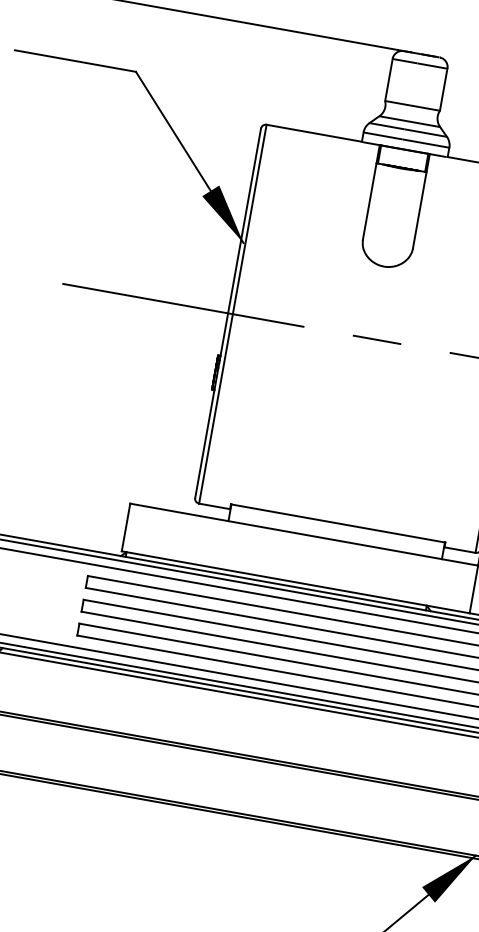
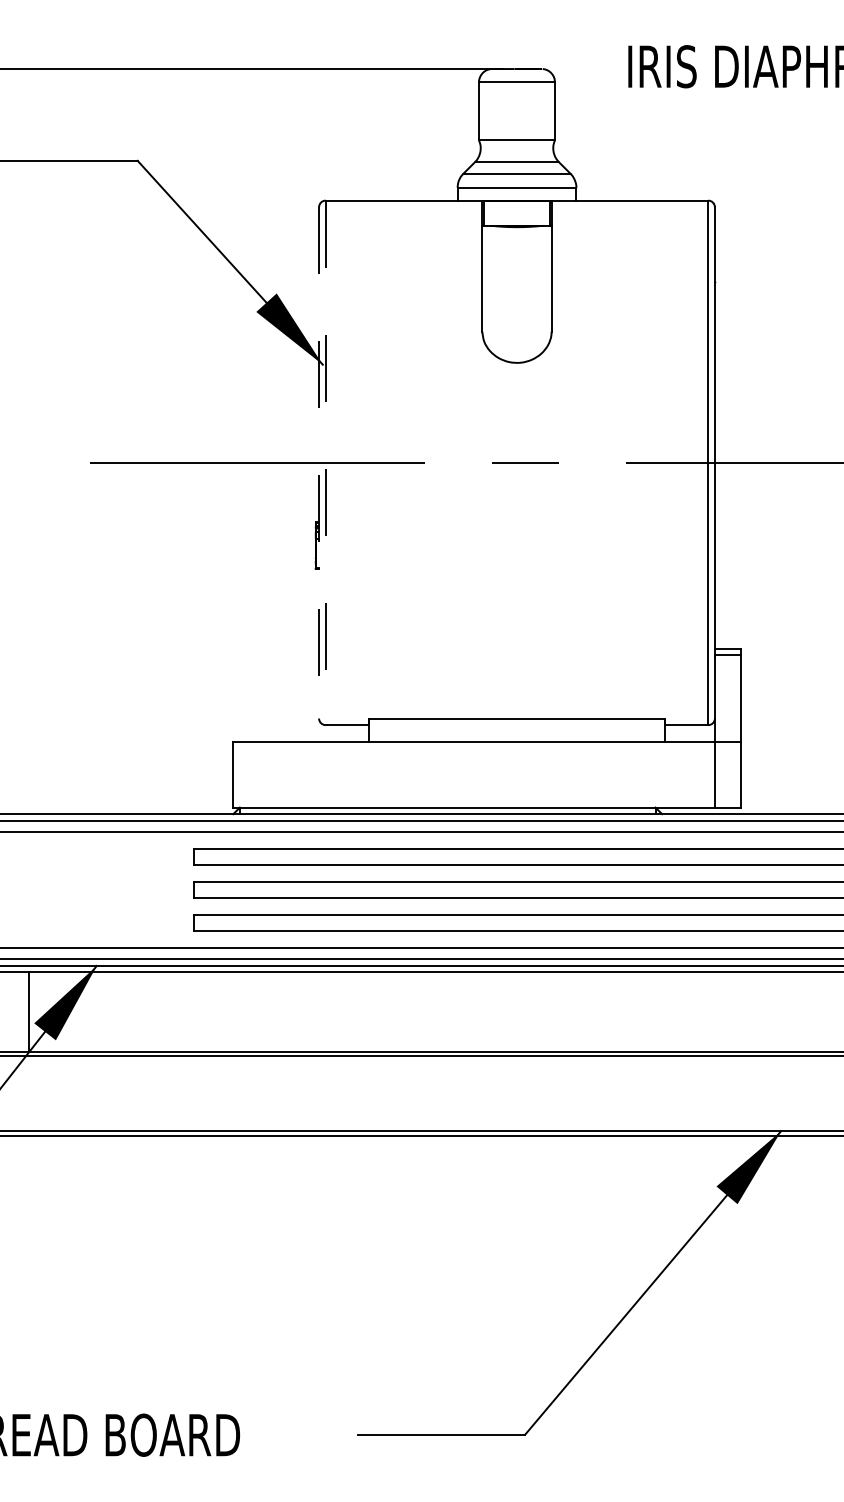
line: (228, 313) -> (319, 462), solid -> dashed
line: (232, 314) -> (325, 463), solid -> dashed

